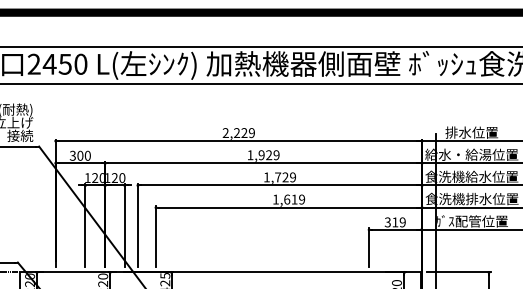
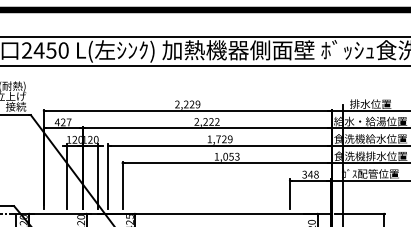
text: (79, 155) -> (62, 122), 300 -> 427
text: (263, 155) -> (207, 122), 1,929 -> 2,222
text: (294, 199) -> (231, 156), 1,619 -> 1,053
text: (398, 222) -> (313, 174), 319 -> 348

